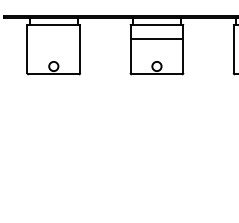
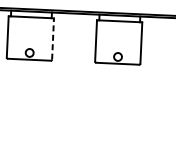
line: (156, 39) -> (118, 33), removed
line: (80, 48) -> (53, 38), solid -> dashed

